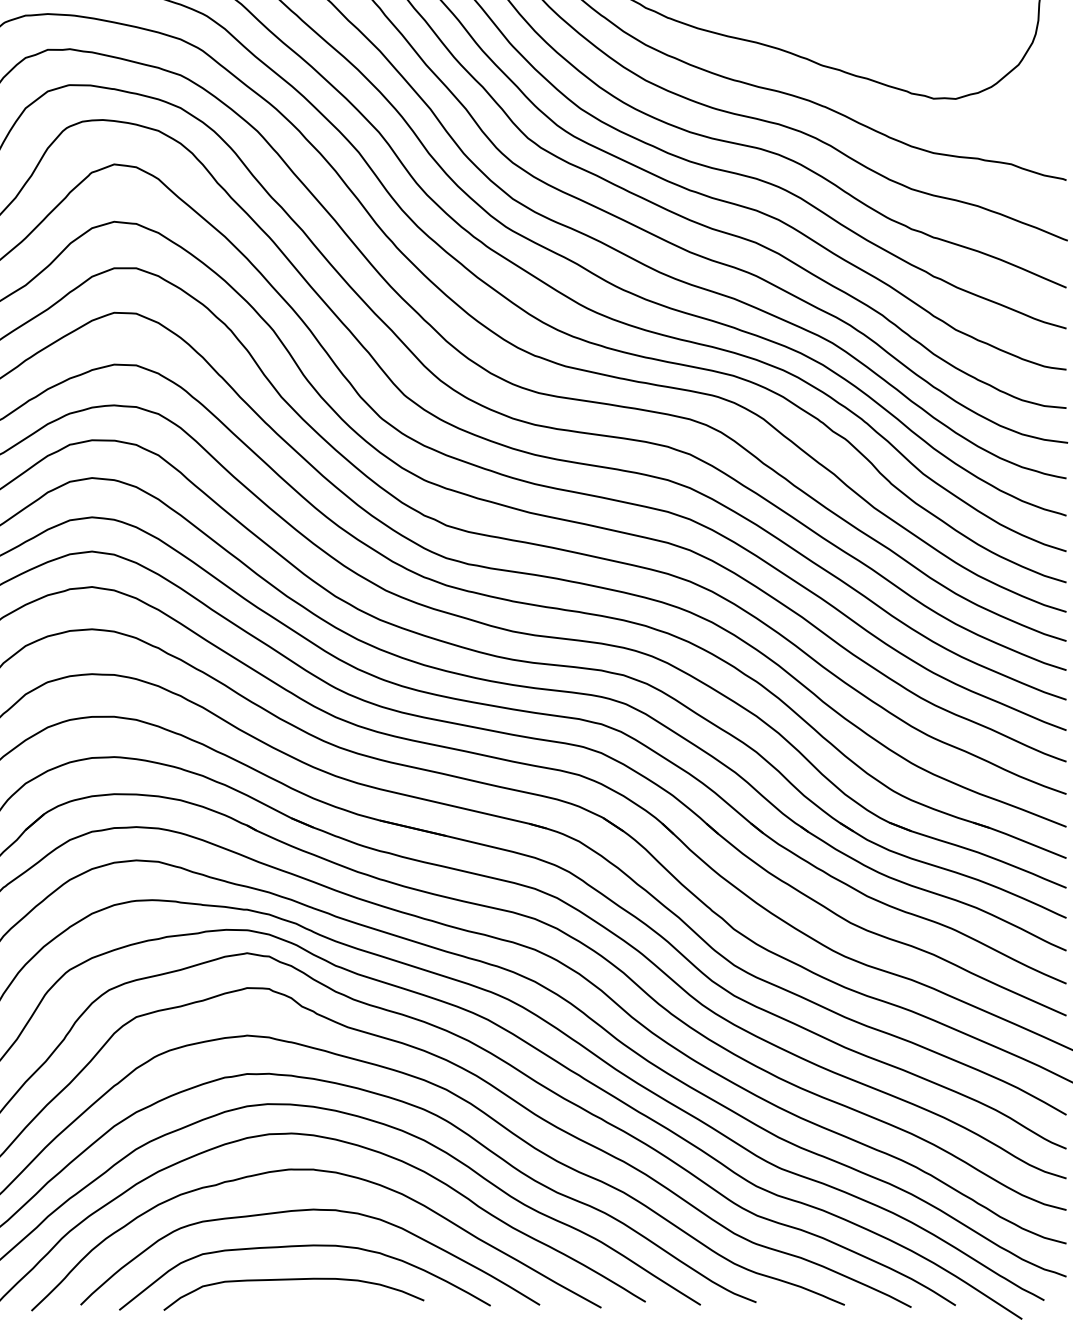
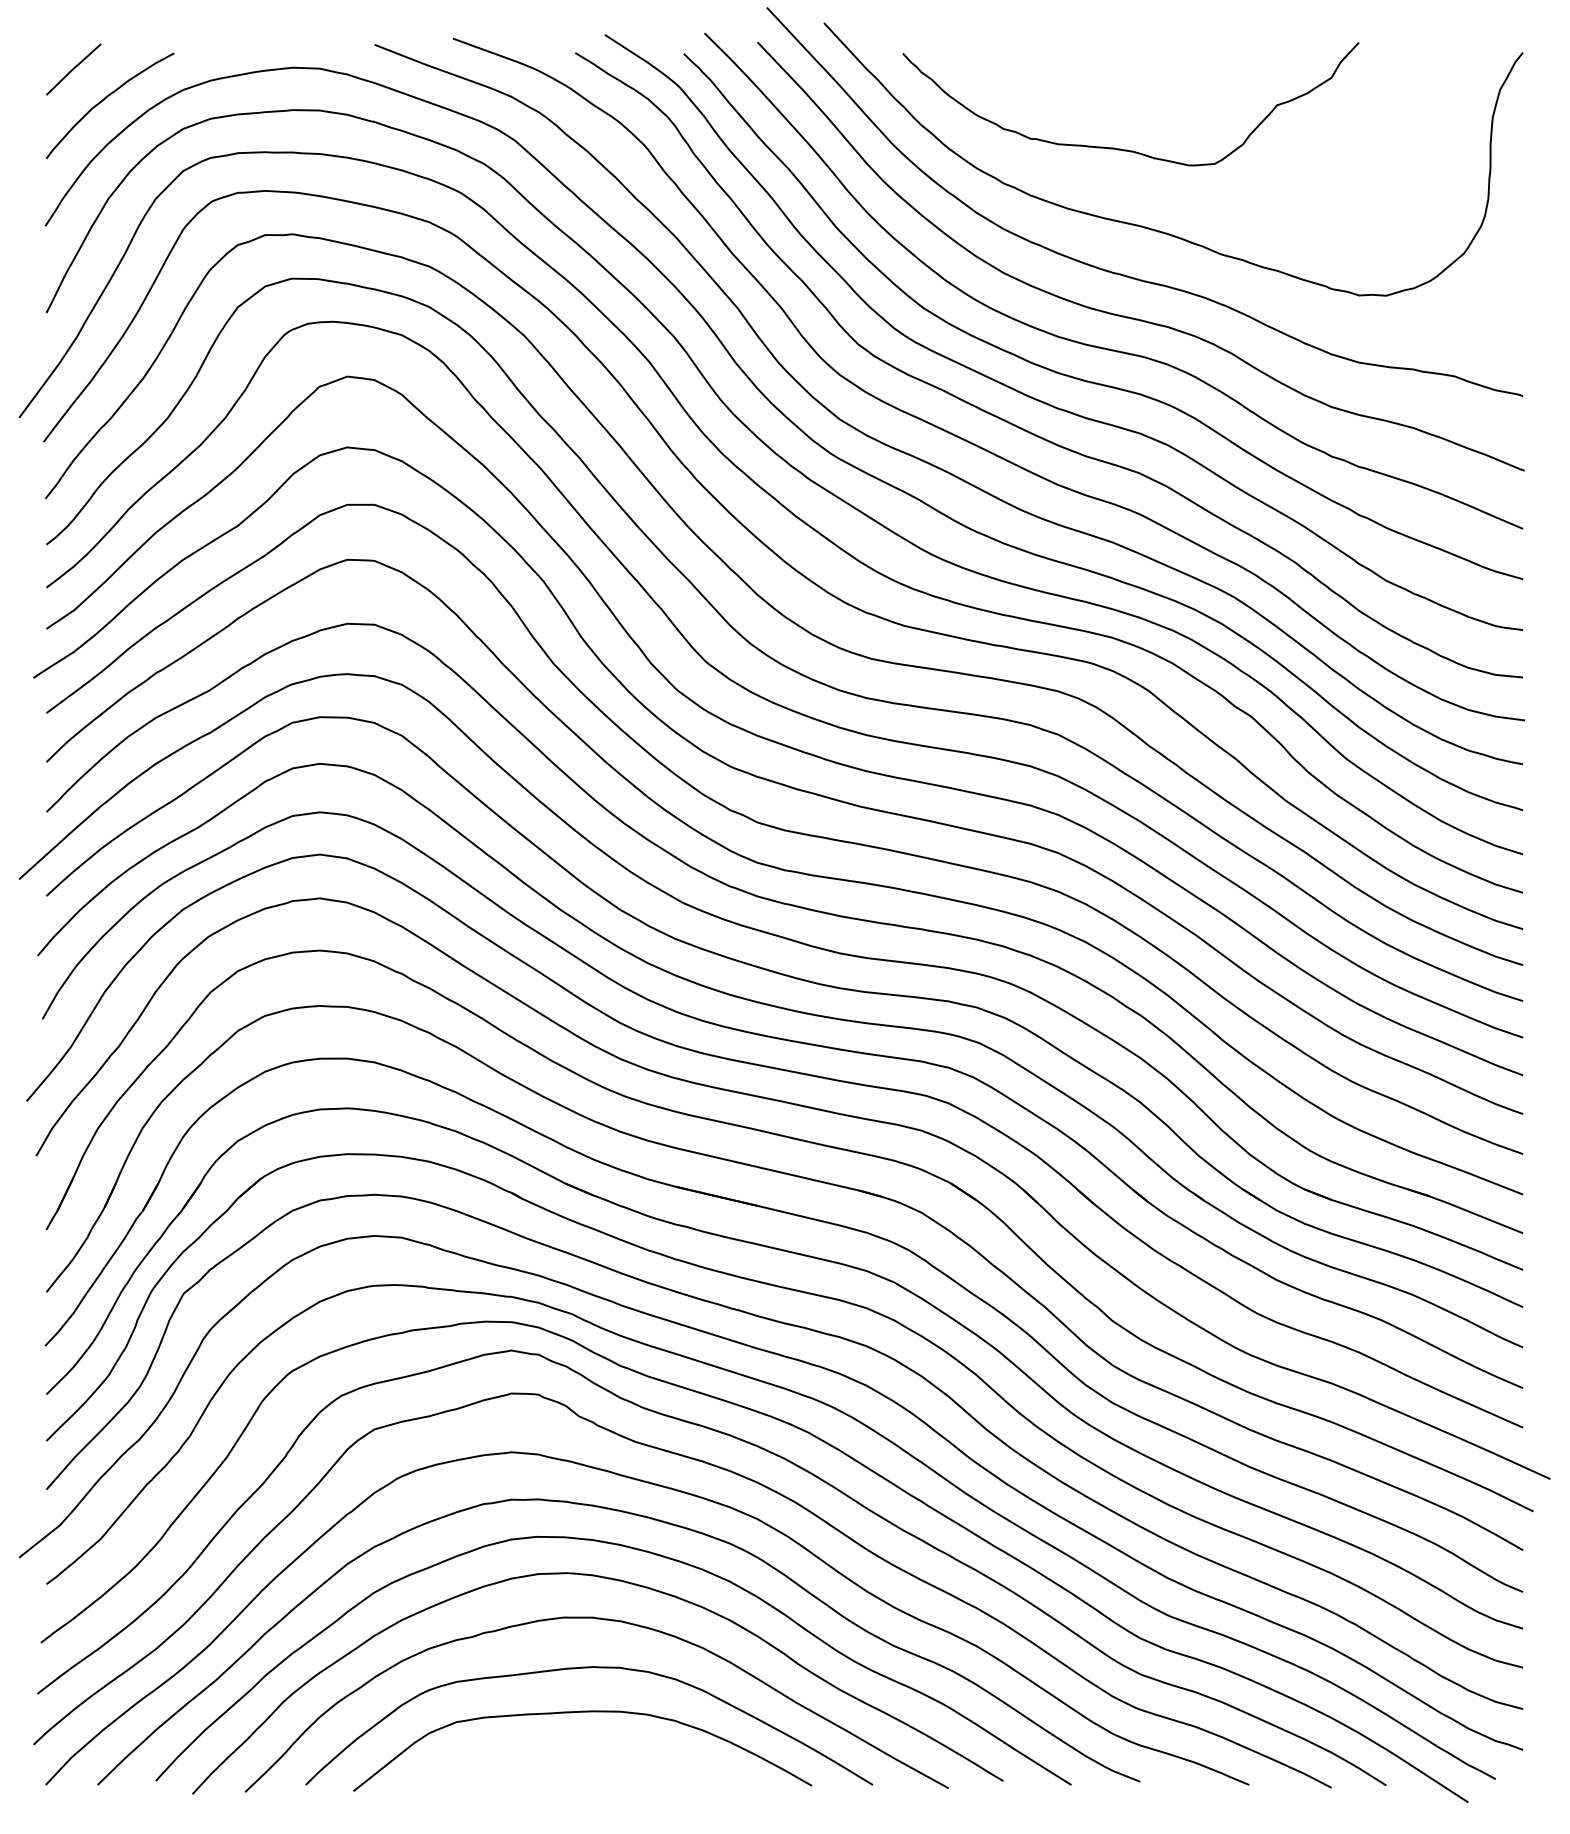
curve: (293, 1280) -> (568, 1754), removed

